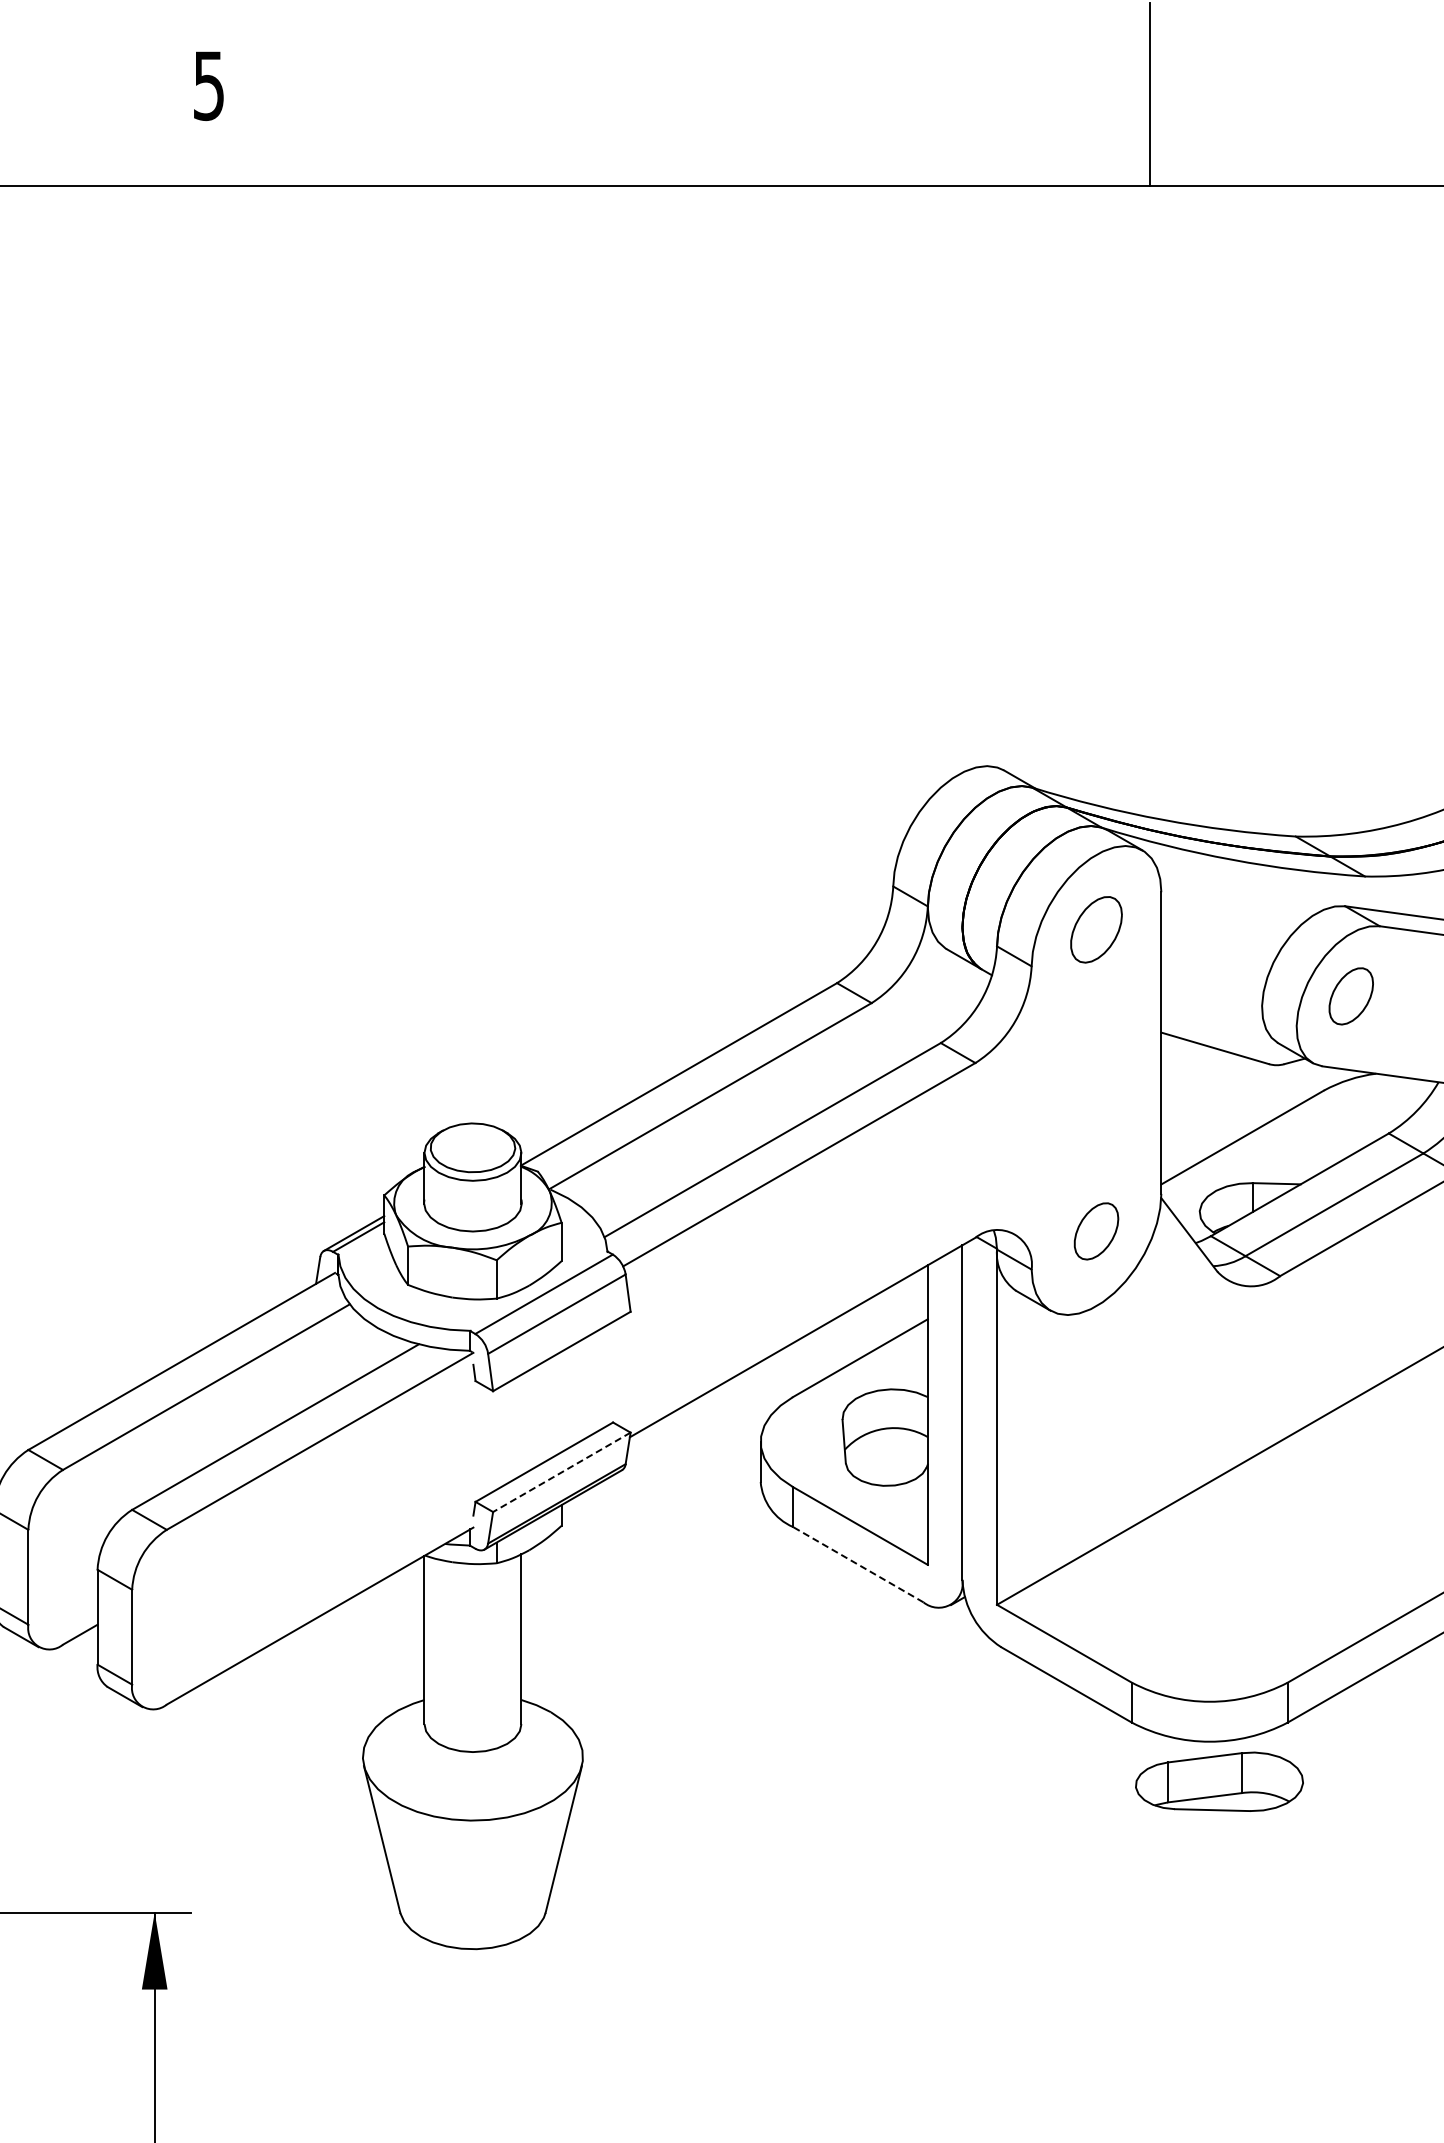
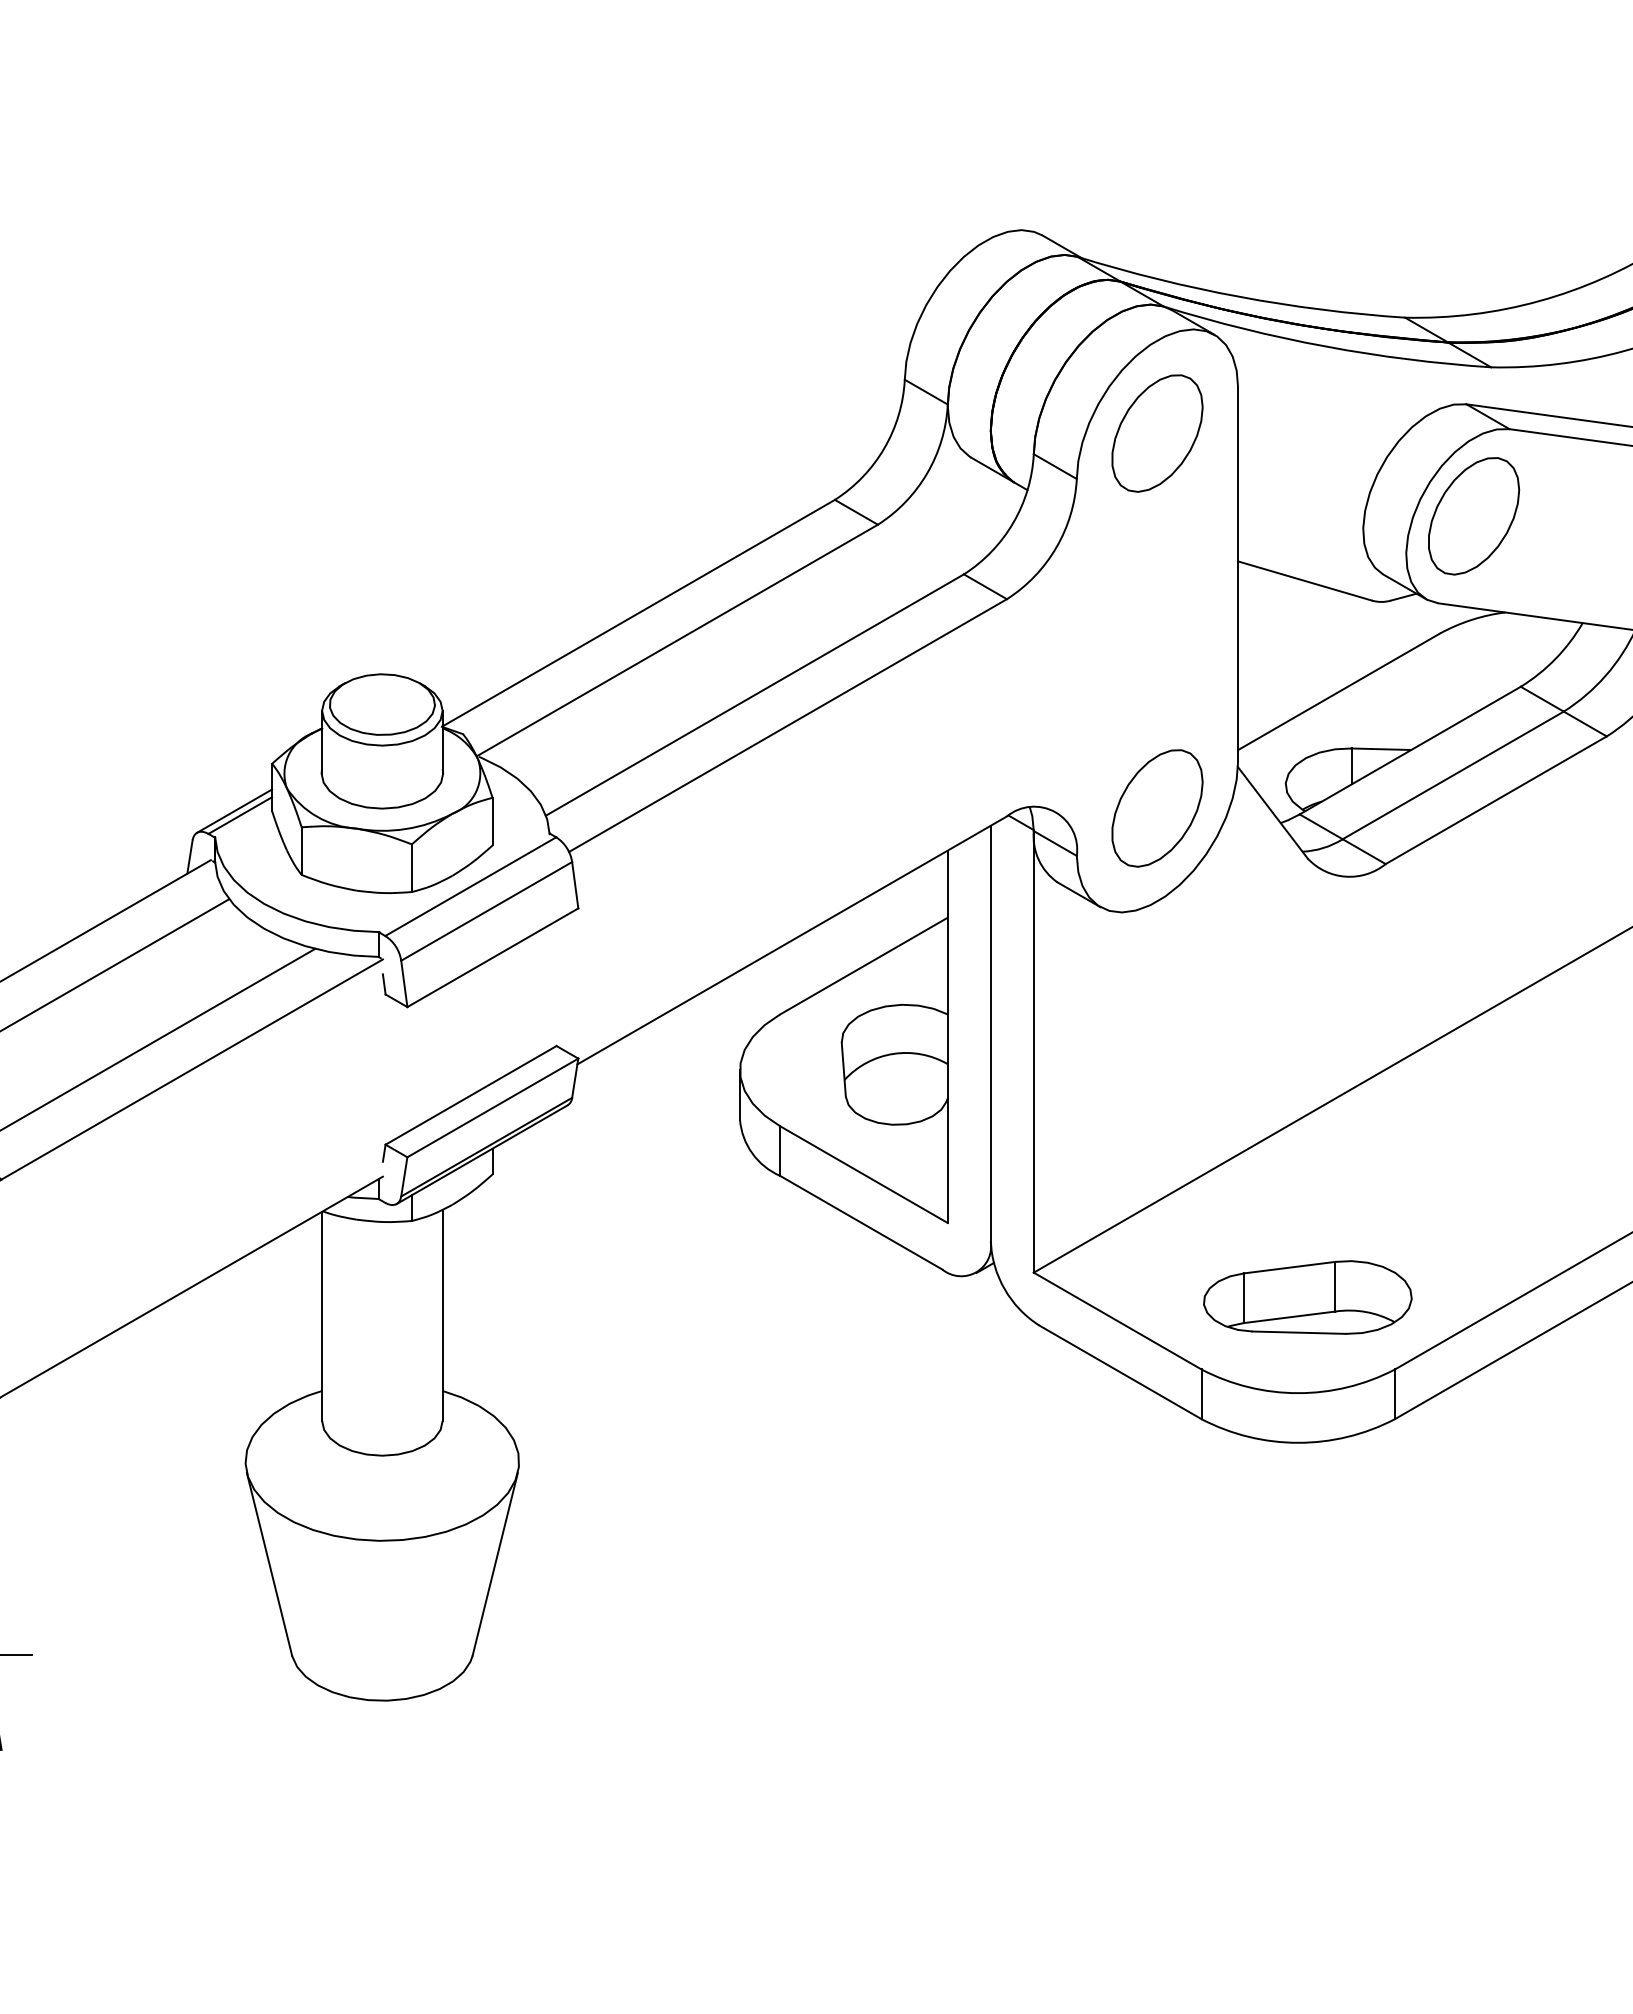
part: (1096, 929) -> (1157, 433), size x1.43
part: (1351, 996) -> (1474, 516), size x1.67
part: (1096, 1231) -> (1157, 808), size x1.67
line: (561, 1472) -> (492, 1108), dashed -> solid
line: (857, 1564) -> (860, 1222), dashed -> solid
part: (1219, 1781) -> (1307, 1297), moved

